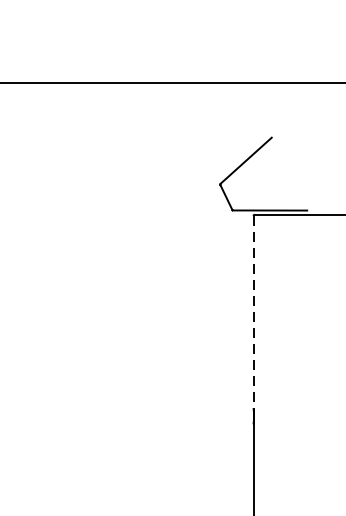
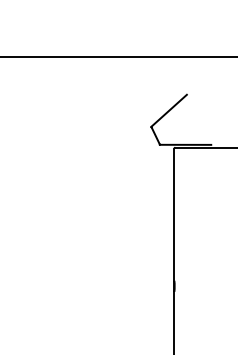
line: (253, 313) -> (174, 215), dashed -> solid

